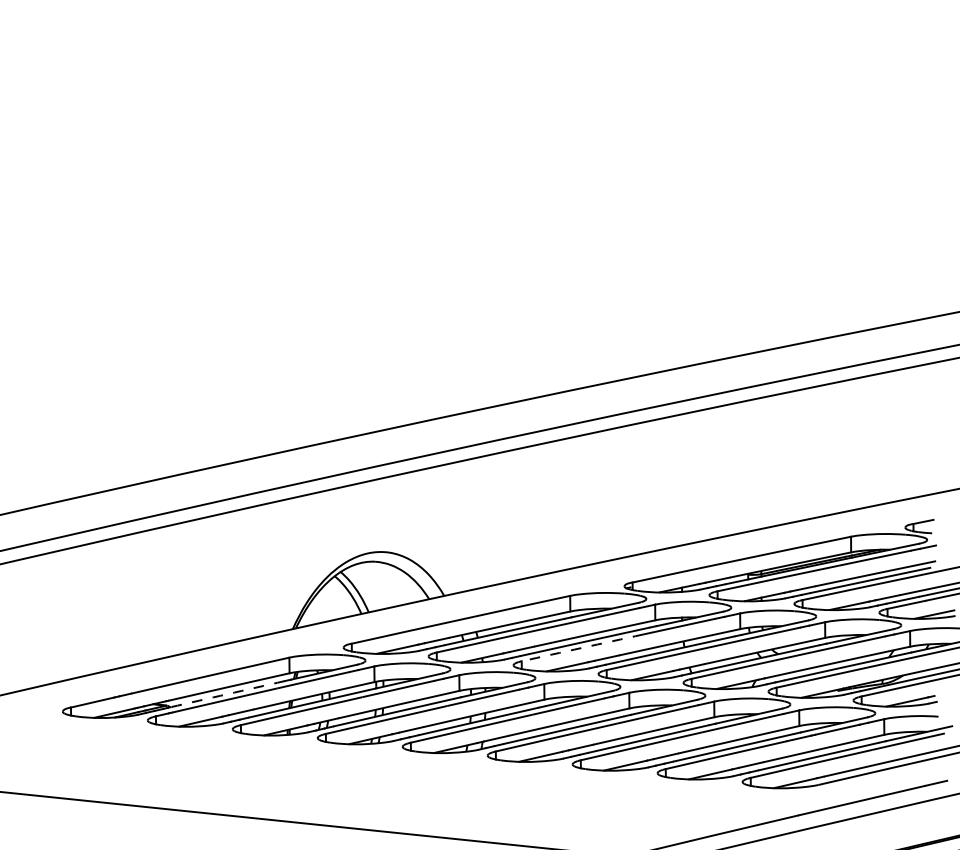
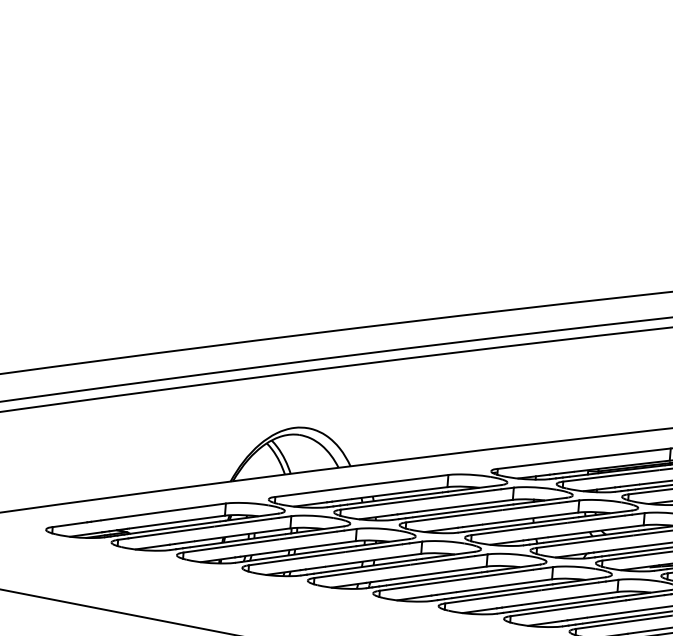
arc: (582, 647) -> (454, 515), dashed -> solid
arc: (227, 694) -> (175, 527), dashed -> solid

